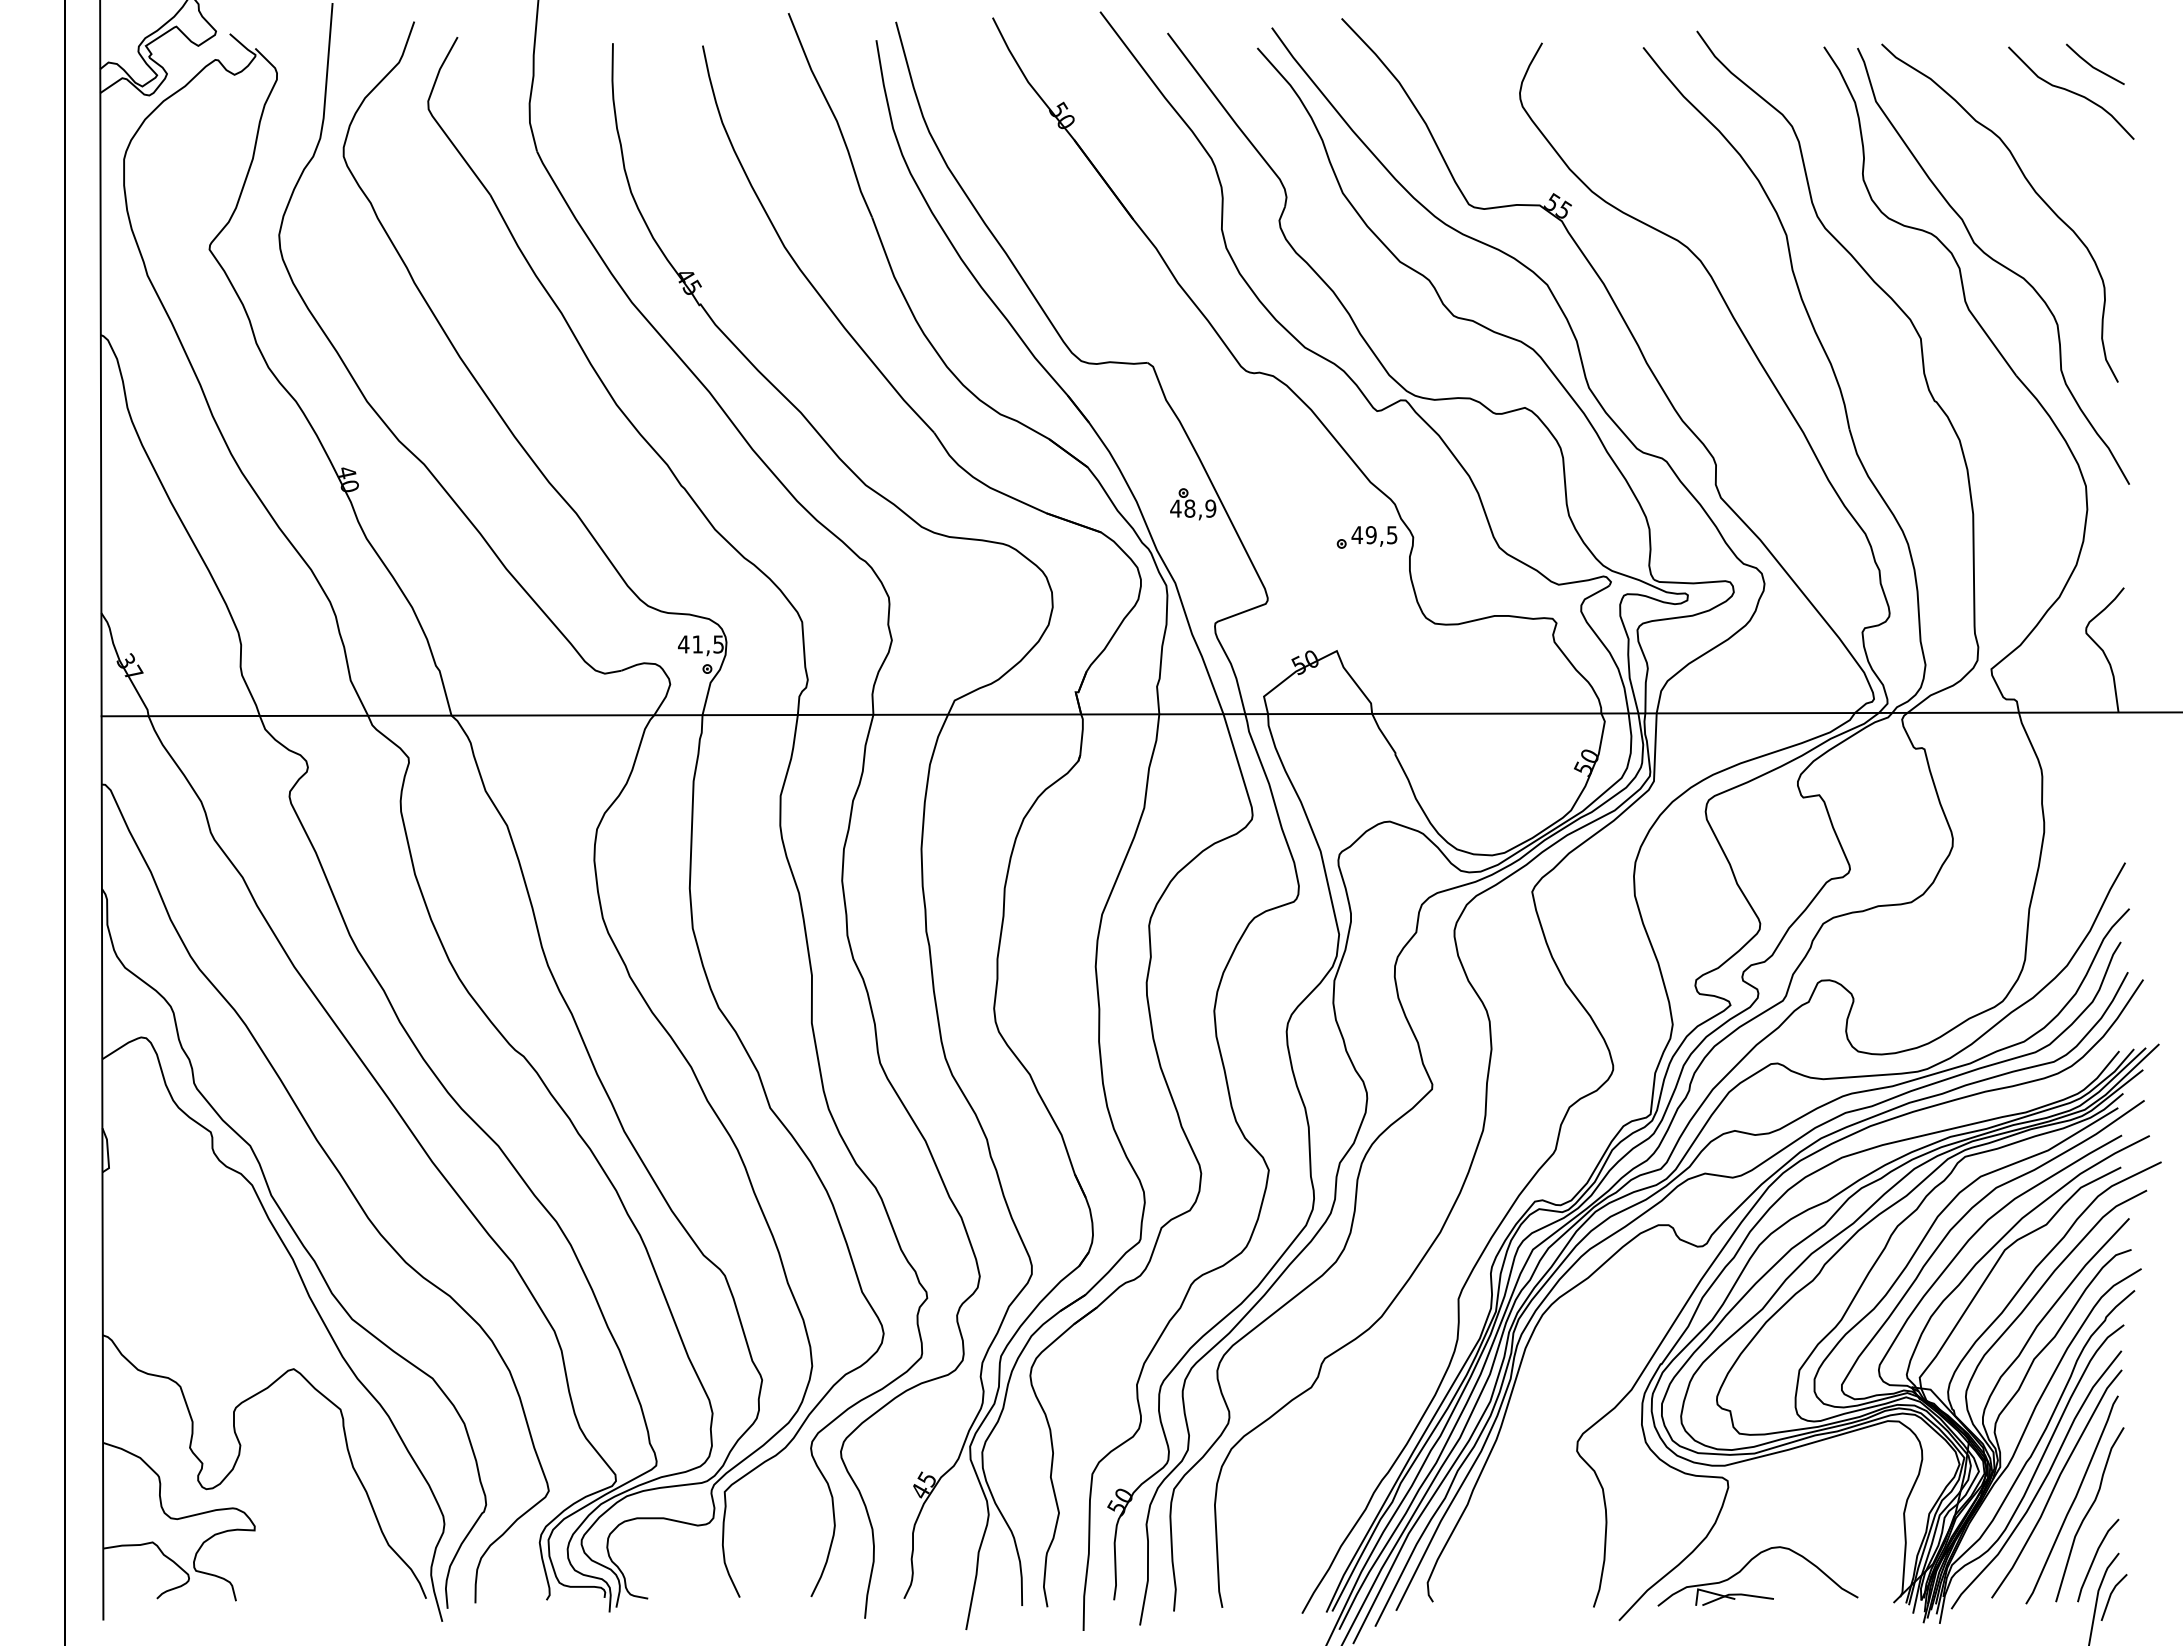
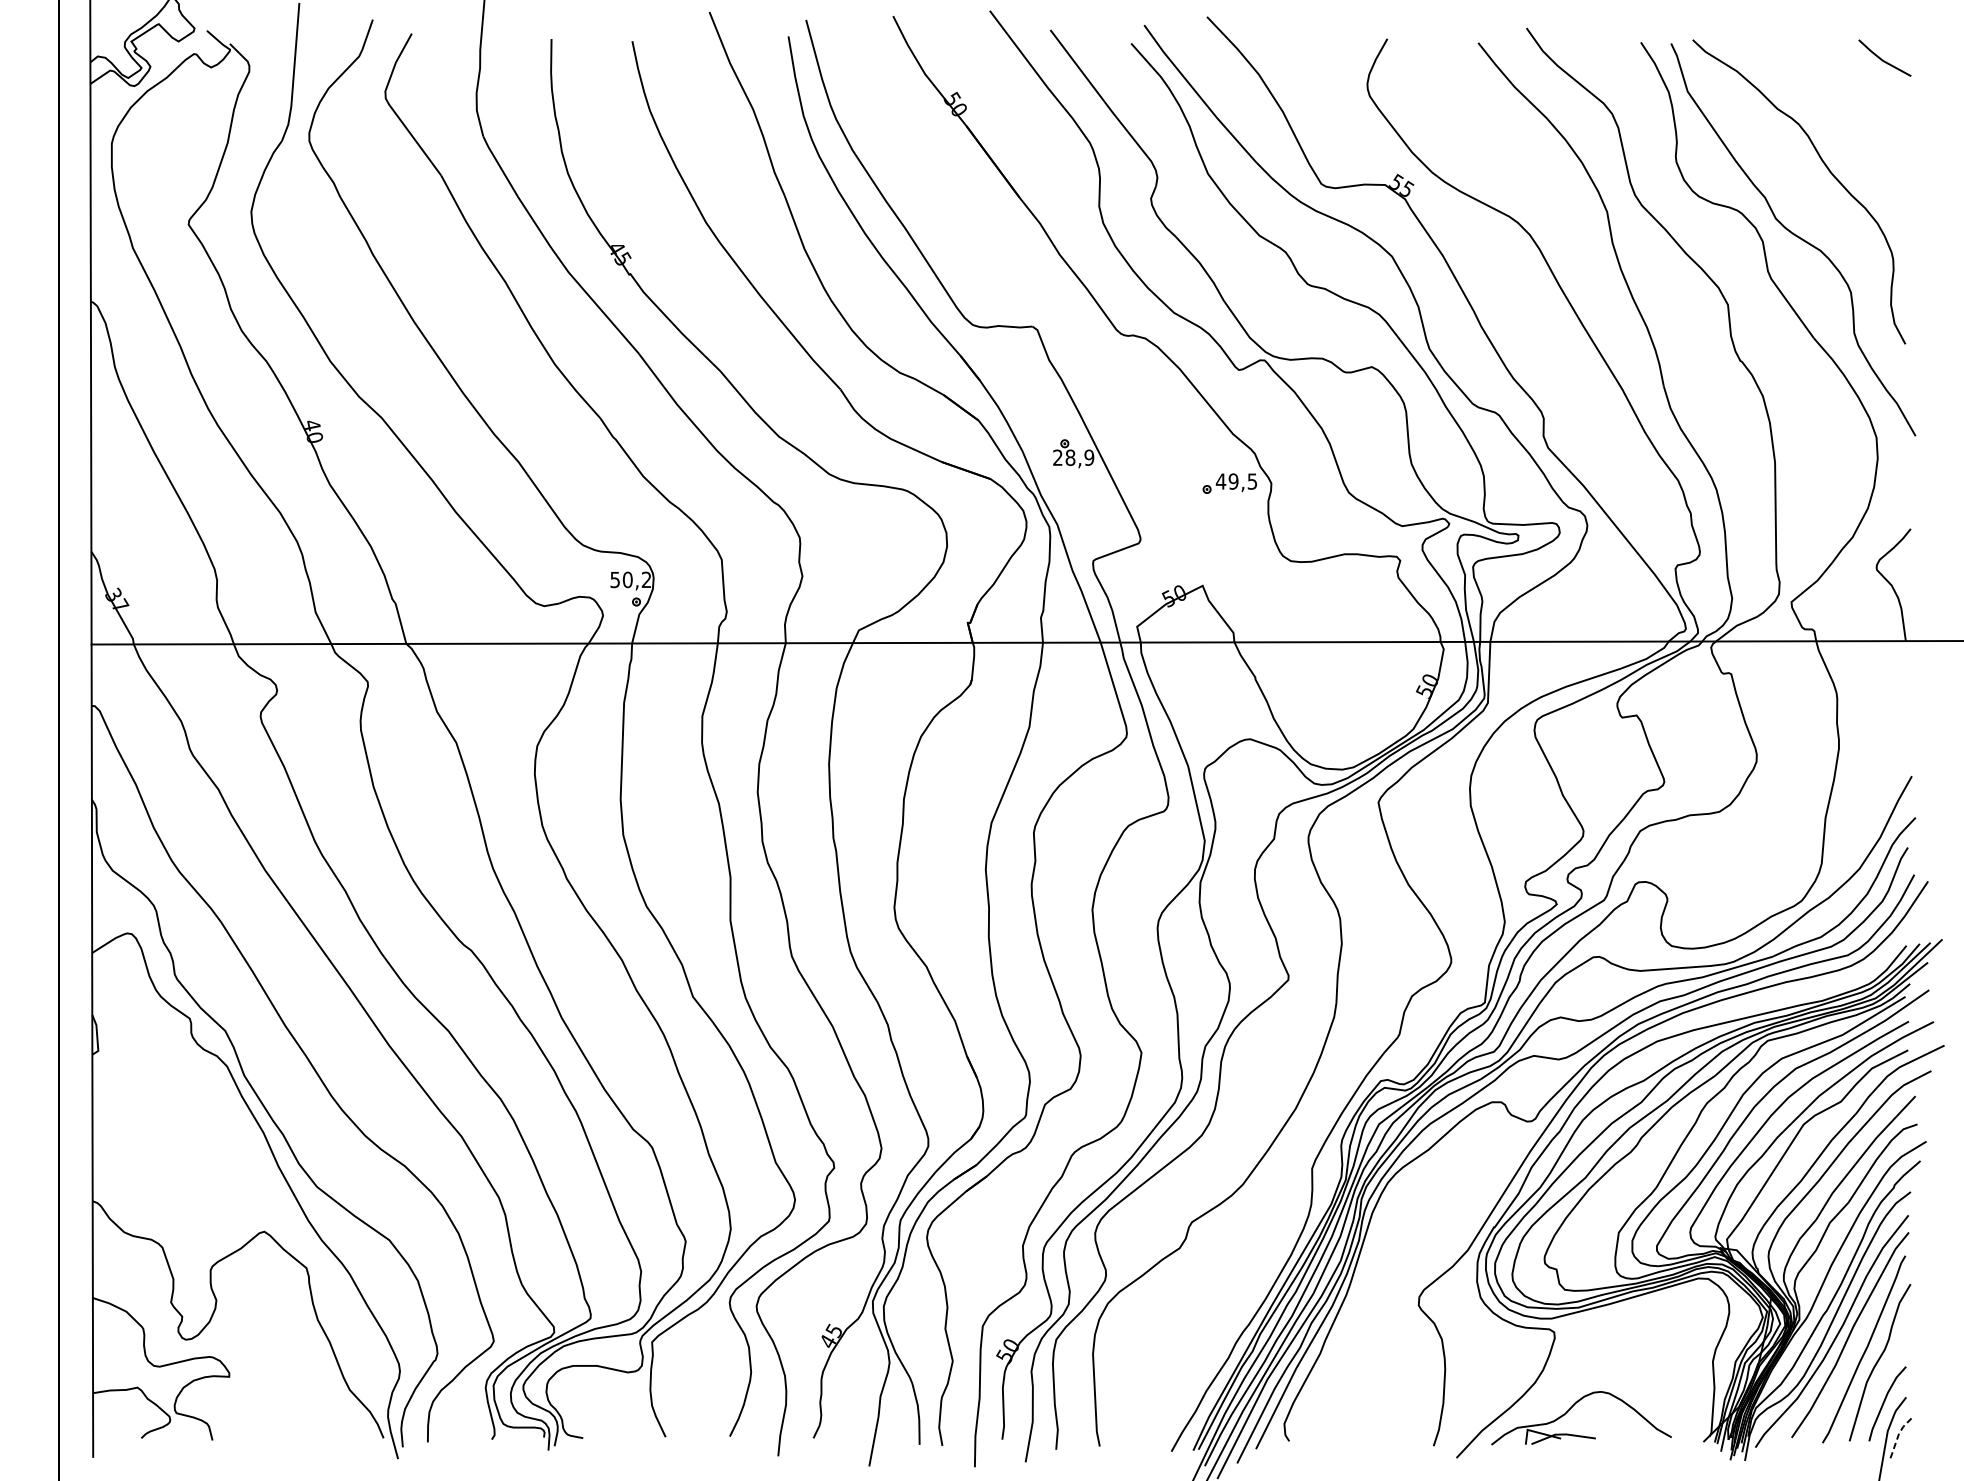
curve: (2071, 92) -> (1863, 83), removed
text: (1175, 508) -> (1057, 457), 48,9 -> 28,9
text: (700, 644) -> (630, 579), 41,5 -> 50,2
line: (2110, 1593) -> (1898, 1433), solid -> dashed

